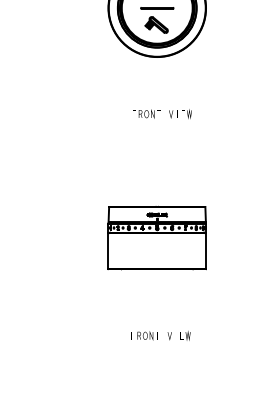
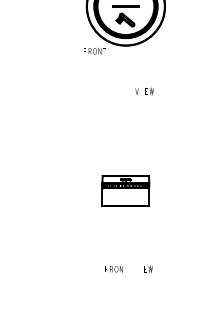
part: (146, 113) -> (94, 50), moved
part: (156, 237) -> (125, 190), size x0.6
line: (169, 336) -> (135, 269), removed

